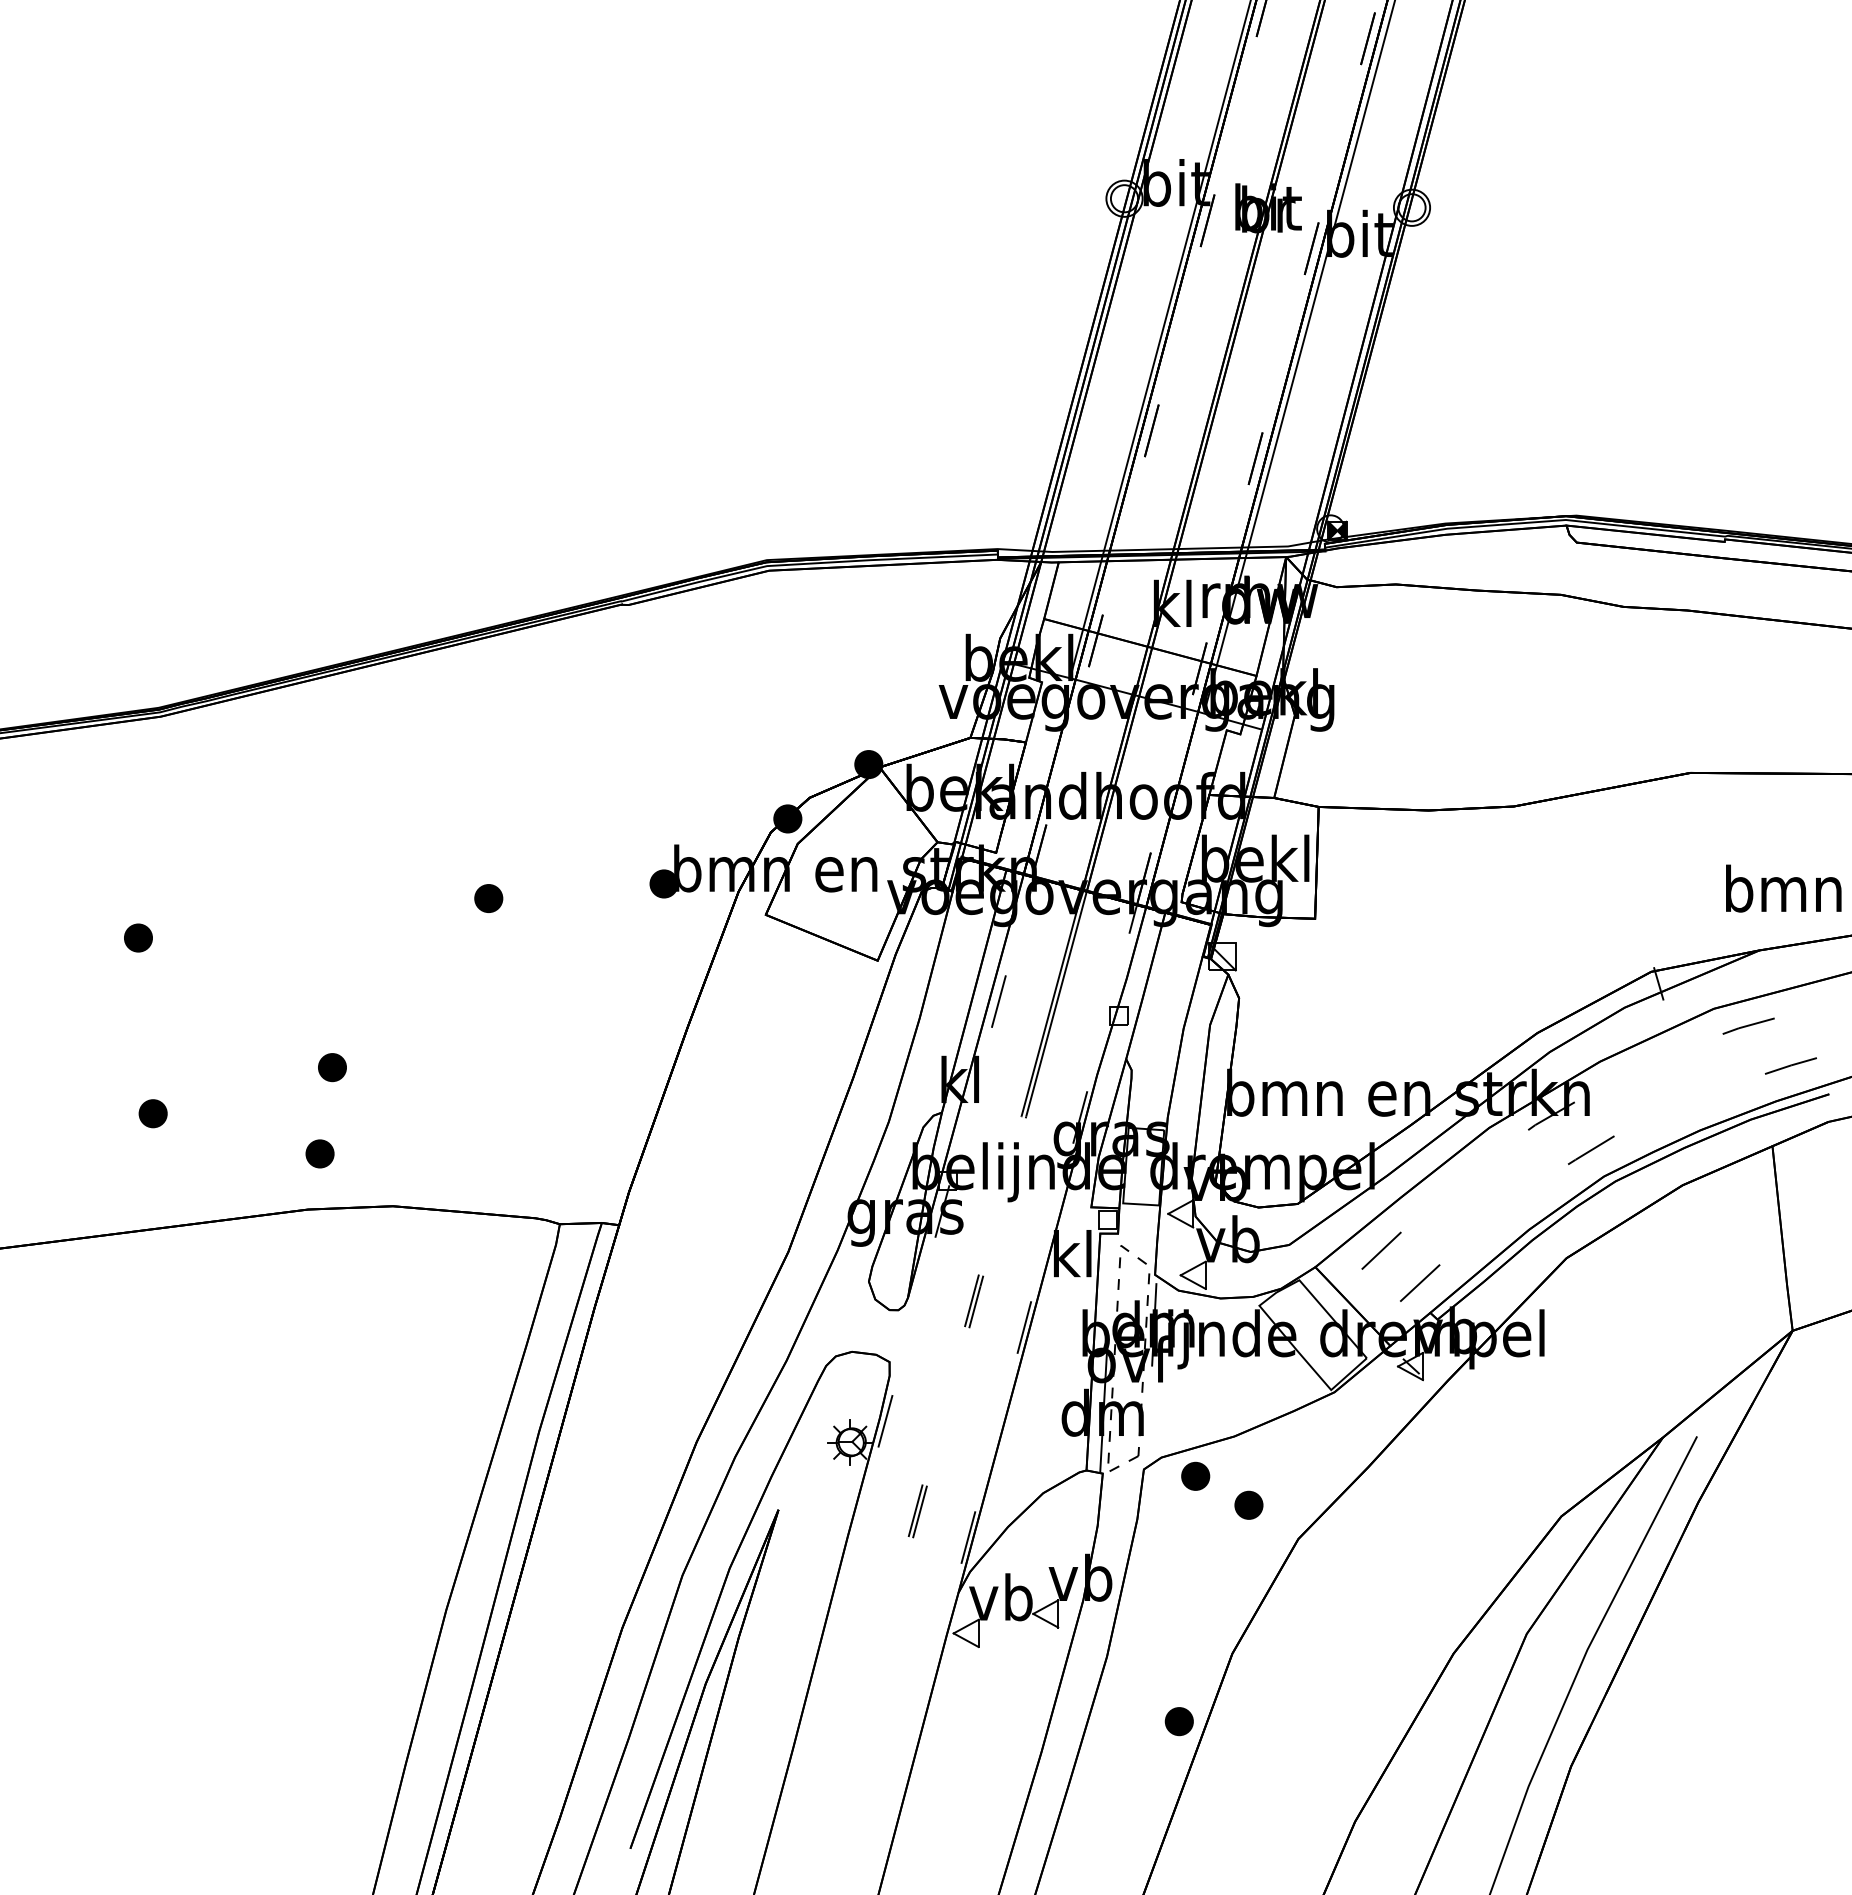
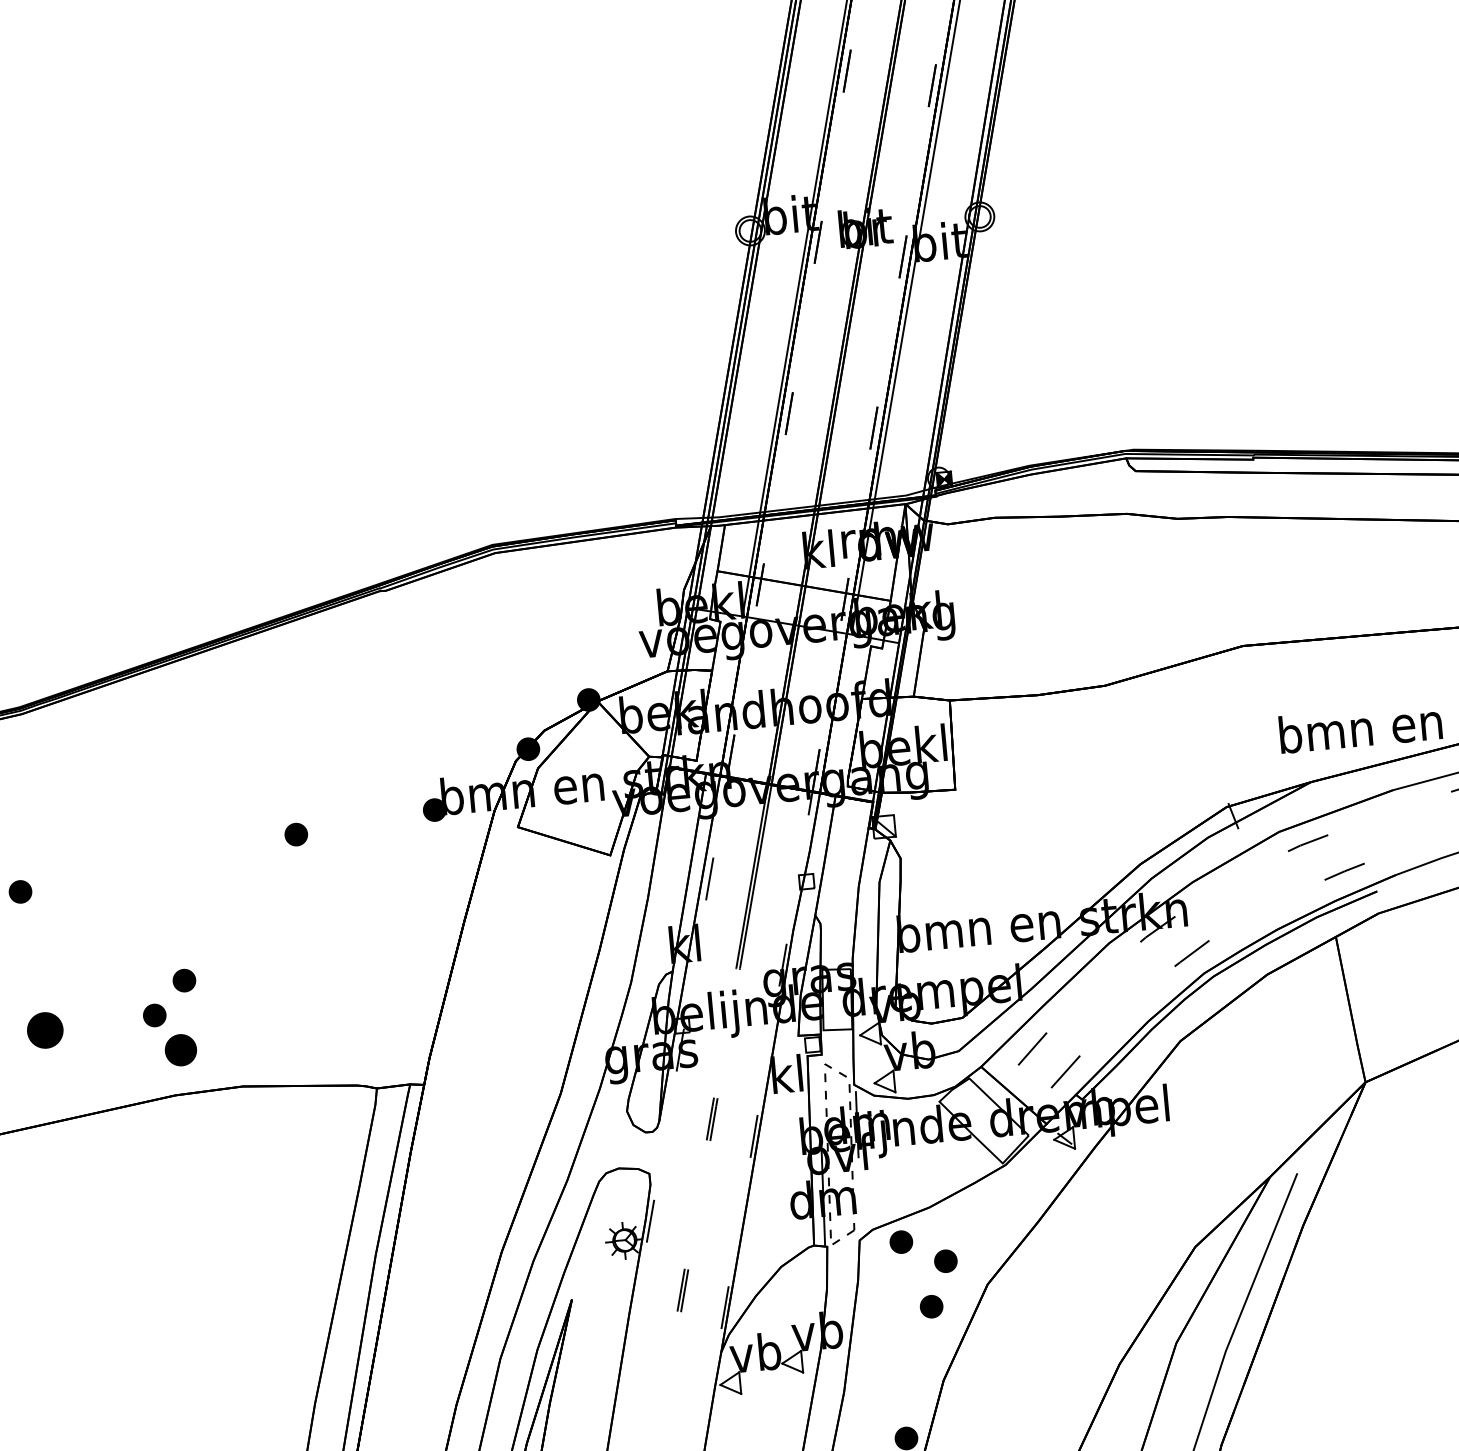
part: (291, 1107) -> (154, 1015), added
part: (152, 1113) -> (44, 1030), size x1.6
part: (319, 1153) -> (180, 1049), size x1.4
part: (1225, 1559) -> (931, 1306), added

